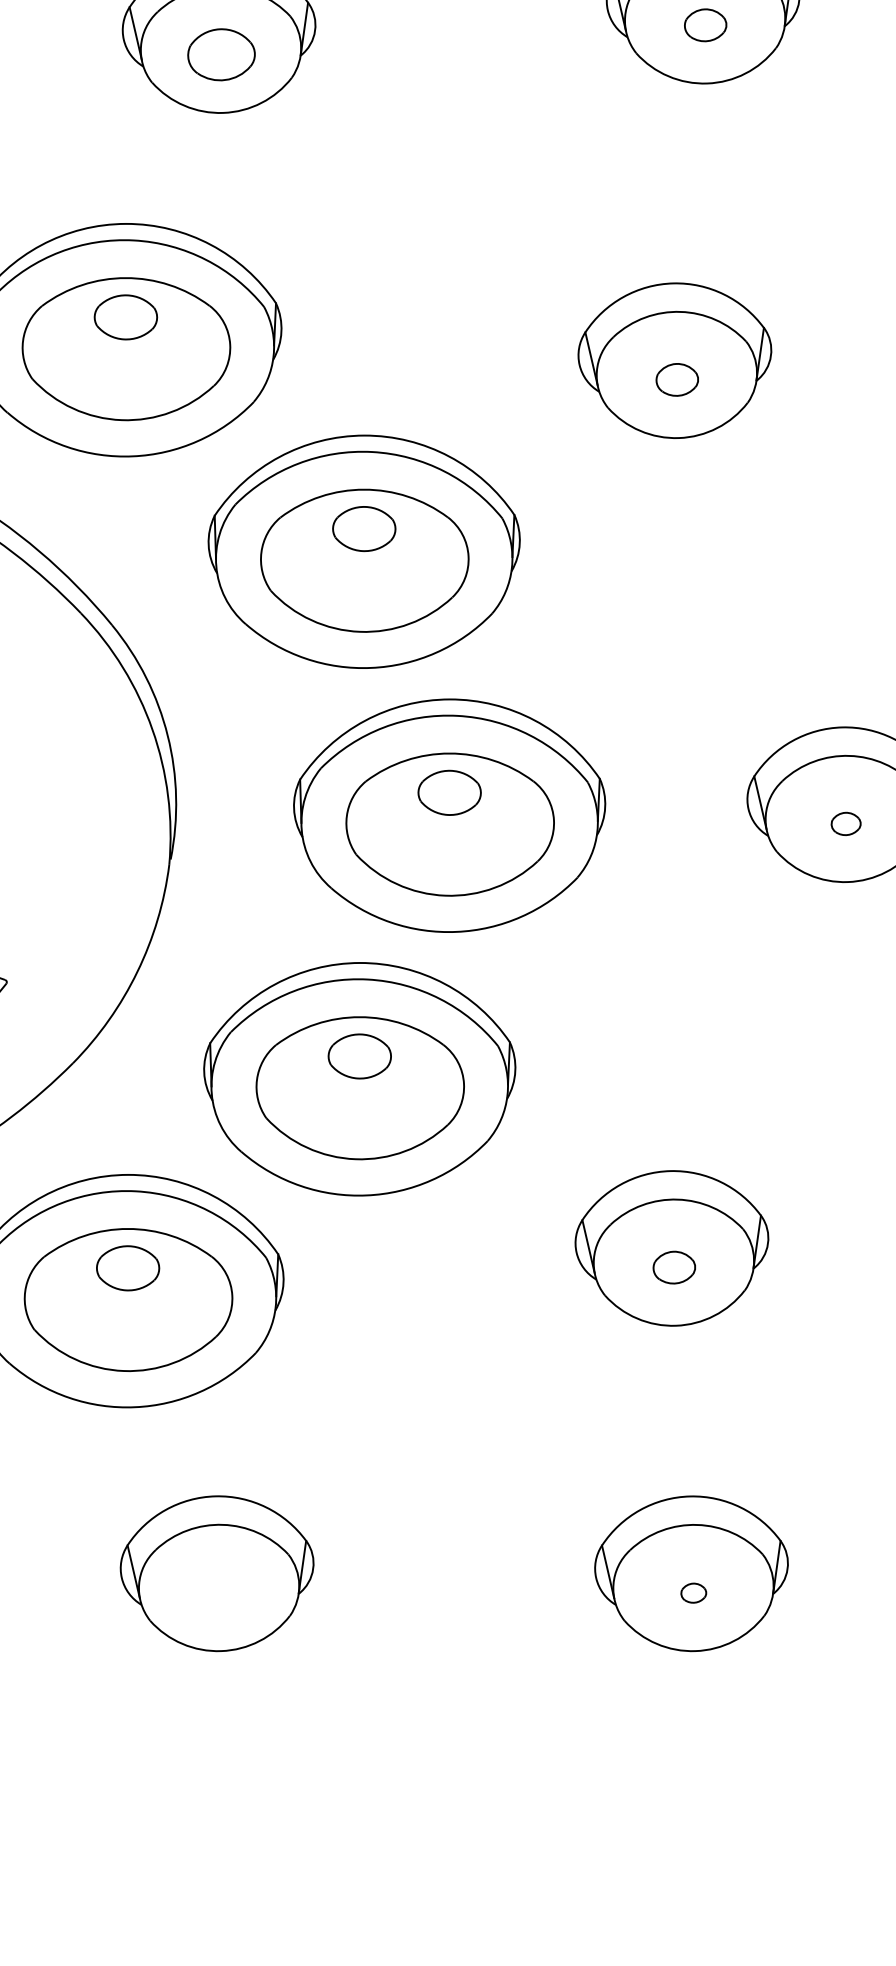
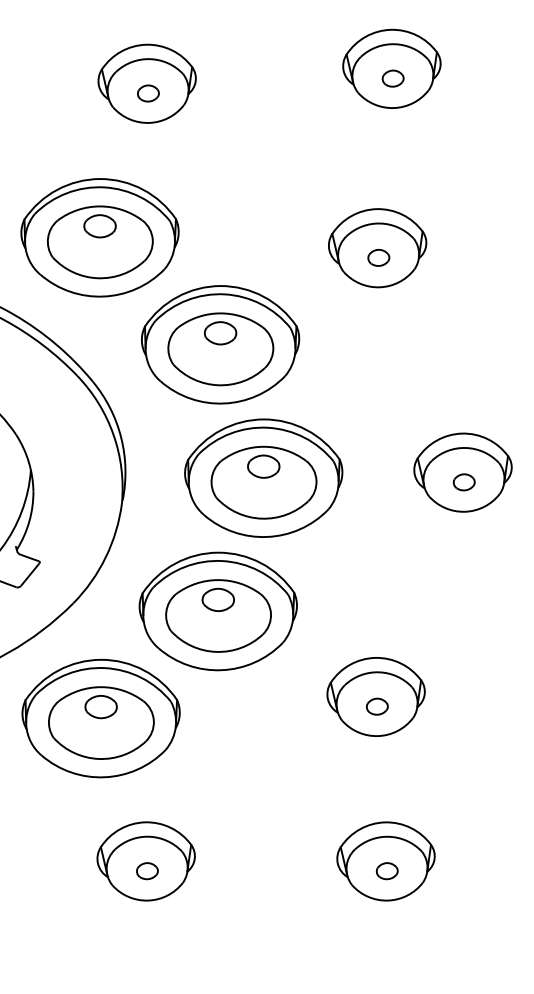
part: (221, 54) -> (148, 93), size x0.62
part: (844, 824) -> (463, 482), size x1.43
part: (219, 1593) -> (147, 871), added
part: (692, 1593) -> (386, 871), size x1.67

